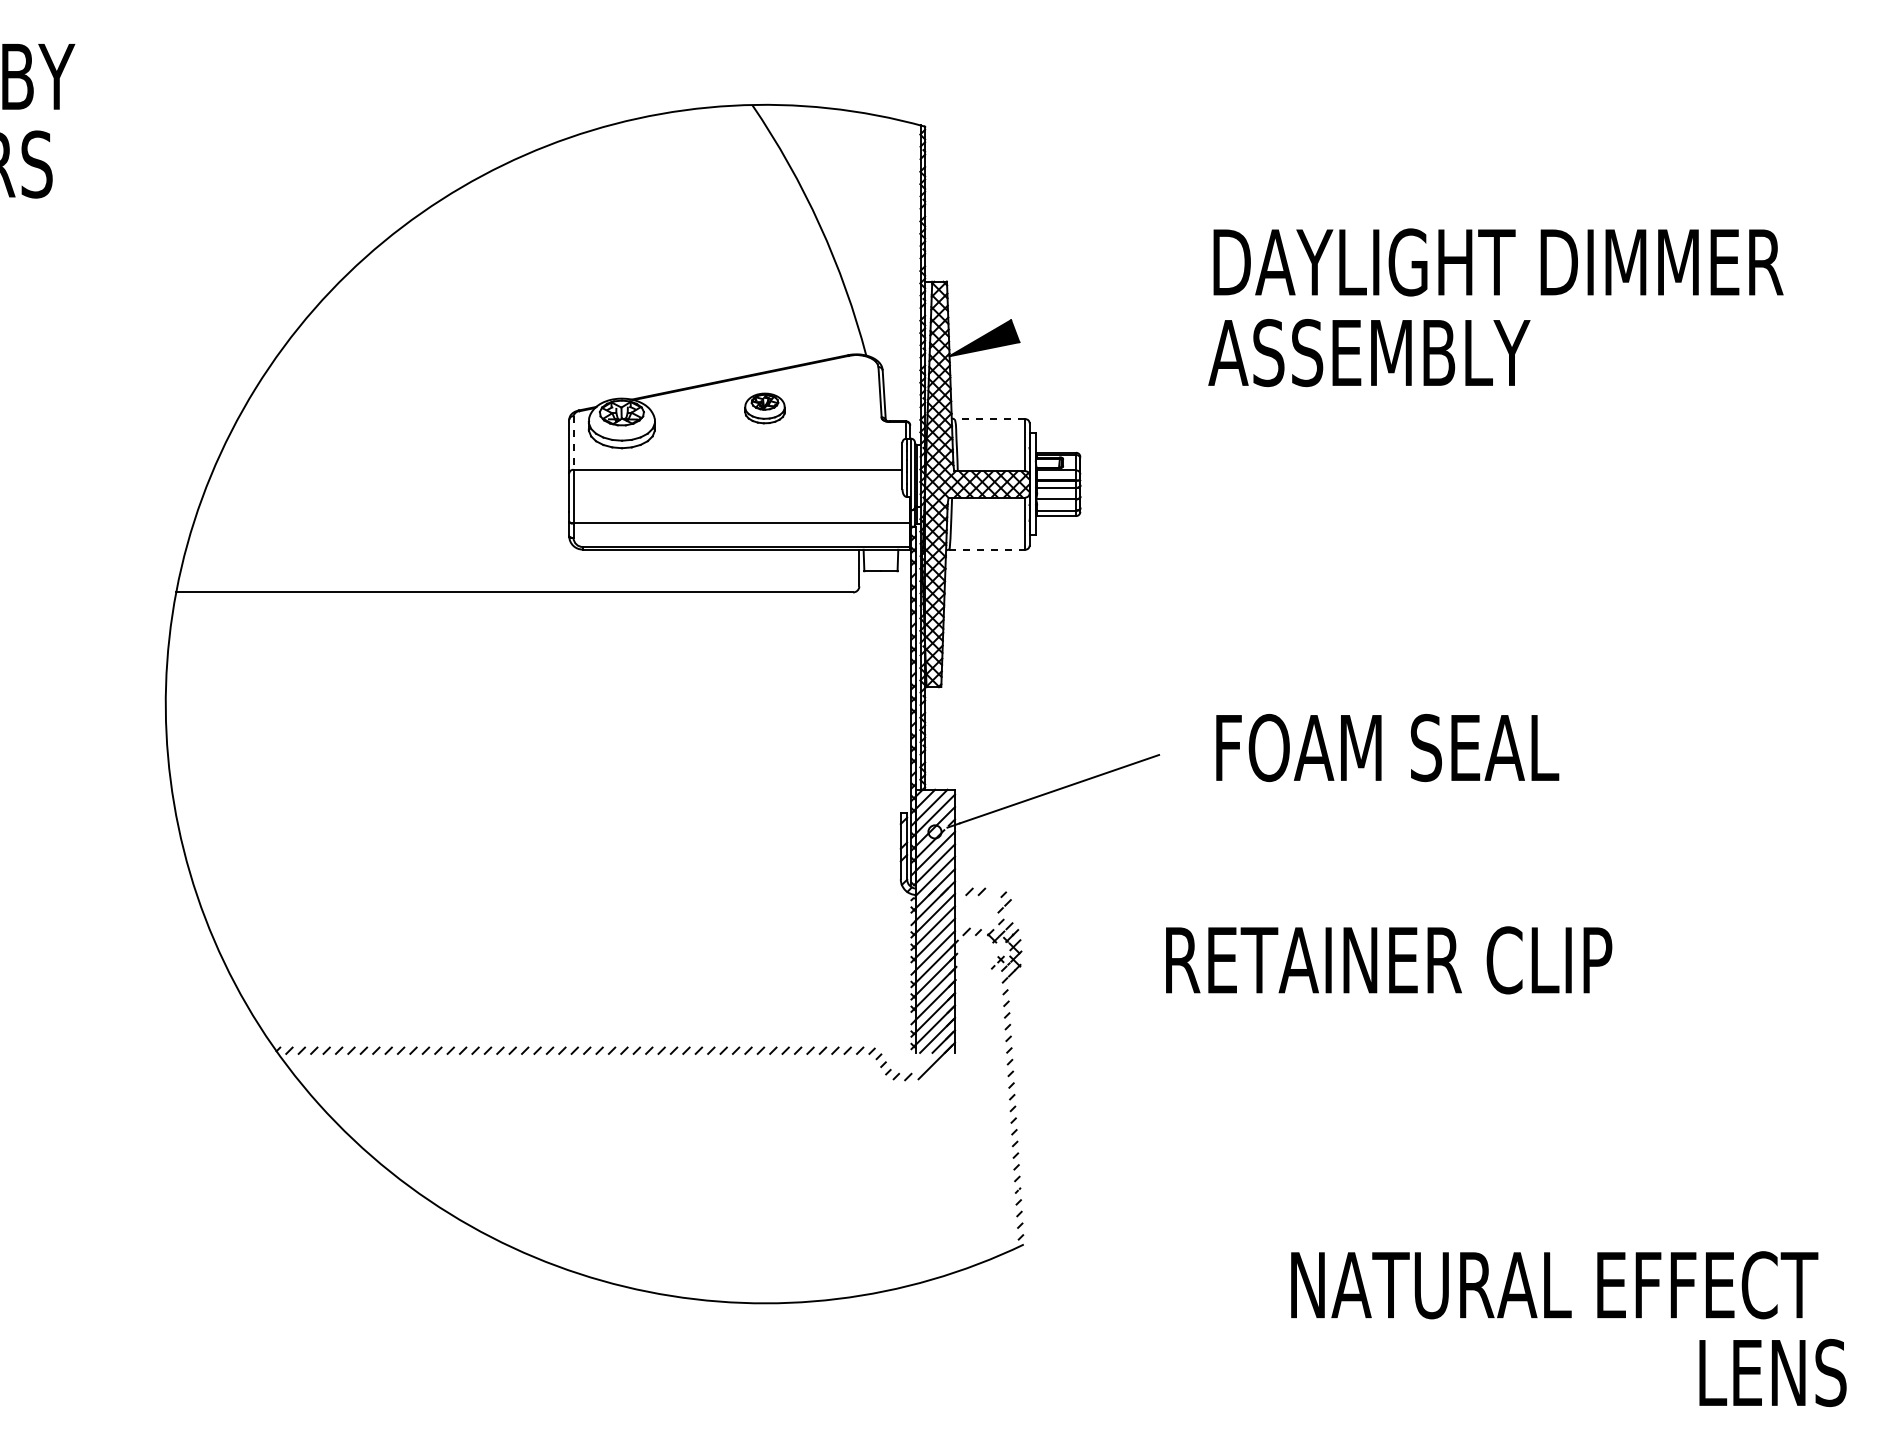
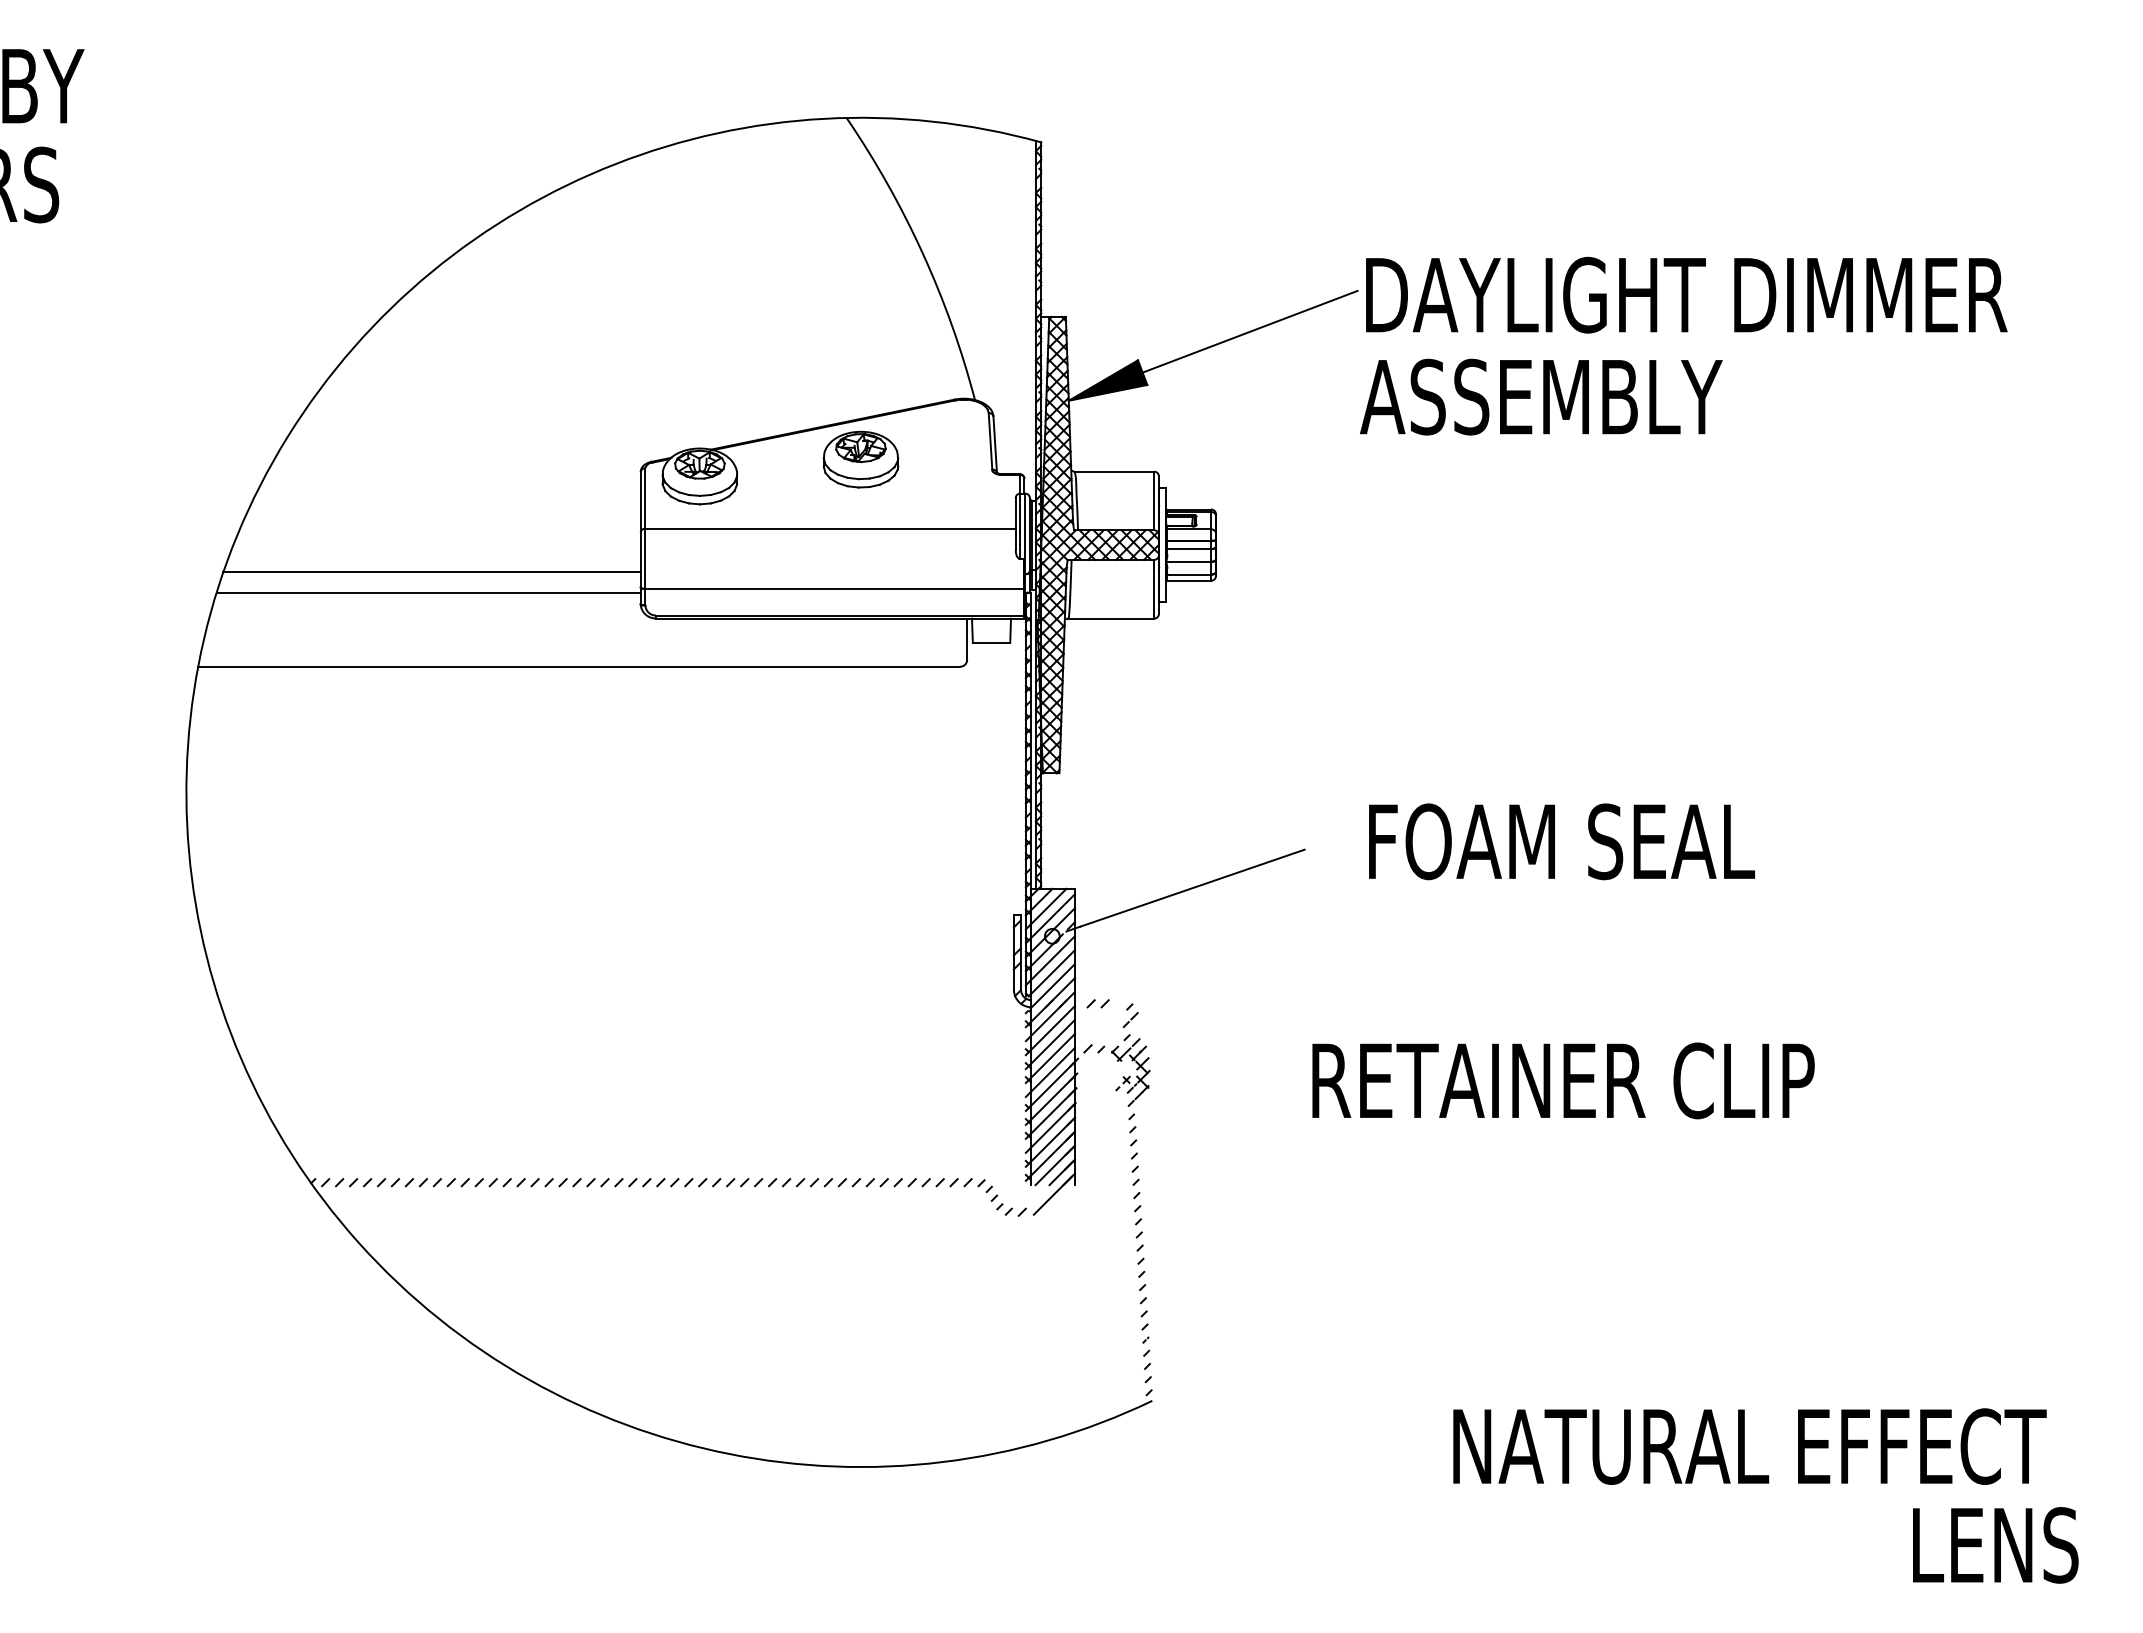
line: (1110, 294) -> (1249, 331), added
part: (764, 408) -> (860, 459), size x1.67
line: (990, 419) -> (1114, 471), dashed -> solid
line: (573, 443) -> (645, 498), dashed -> solid
line: (383, 508) -> (431, 572), added
line: (380, 526) -> (428, 592), added
line: (987, 549) -> (1111, 618), dashed -> solid

